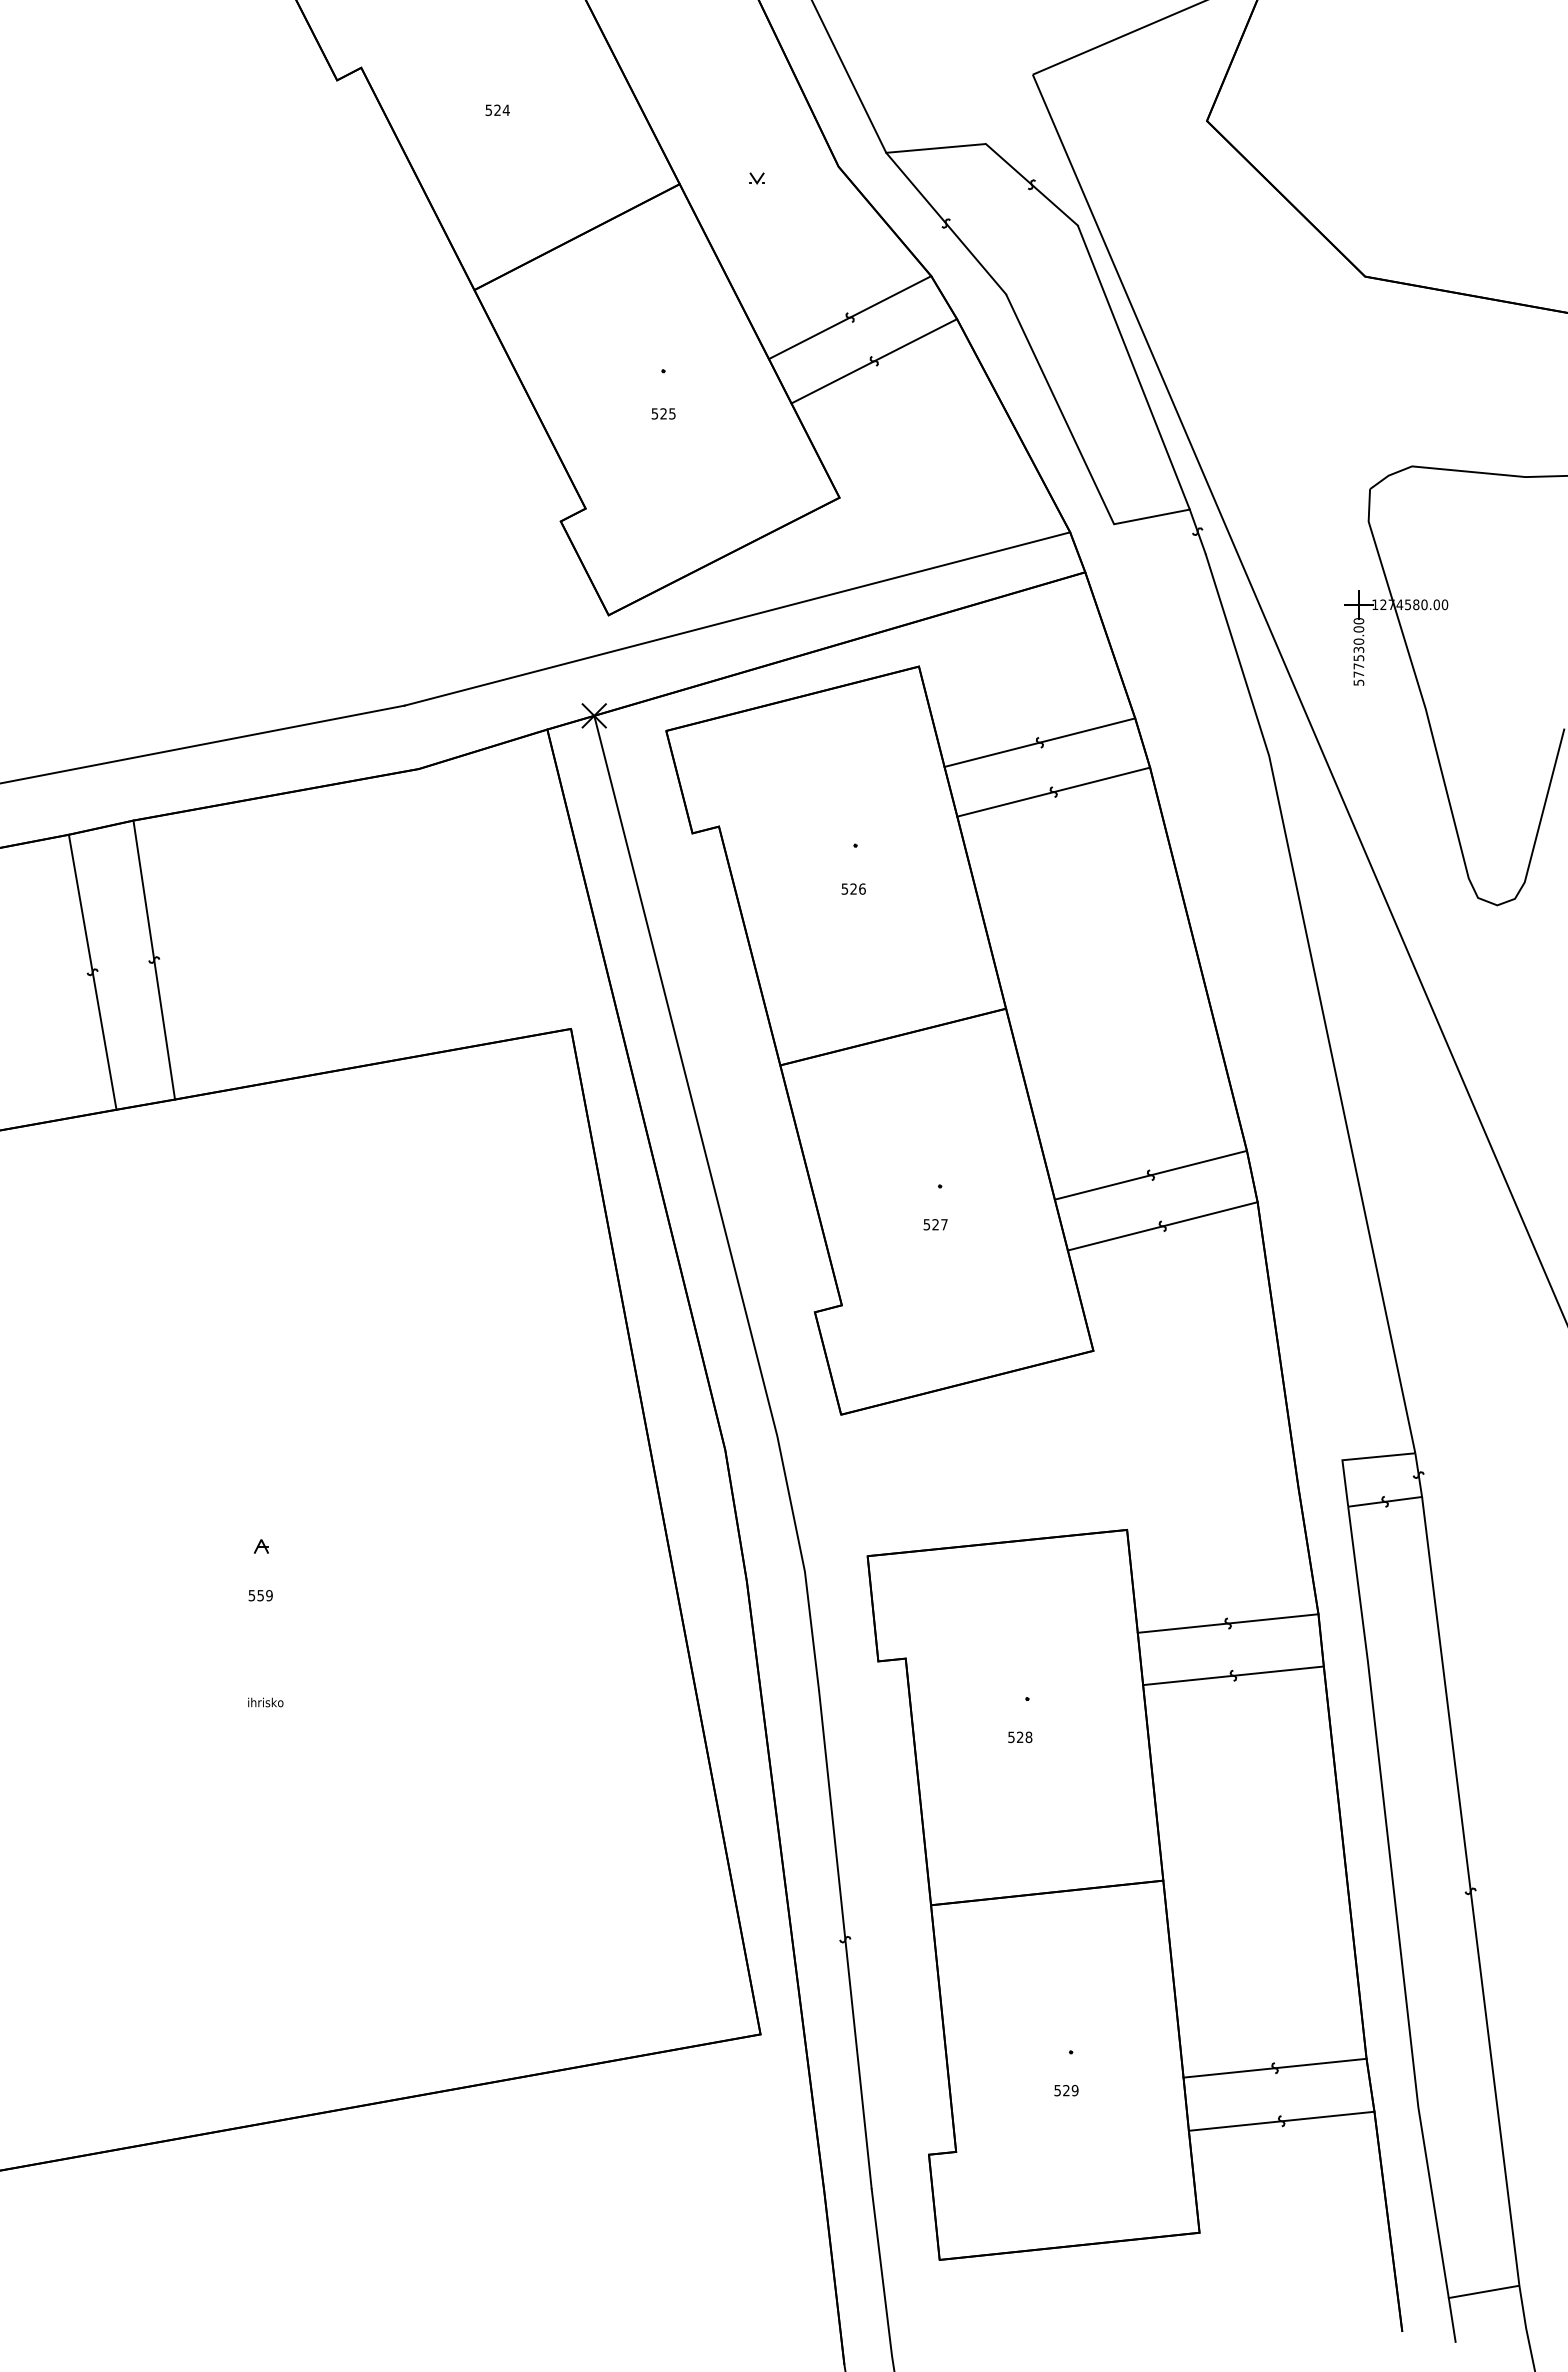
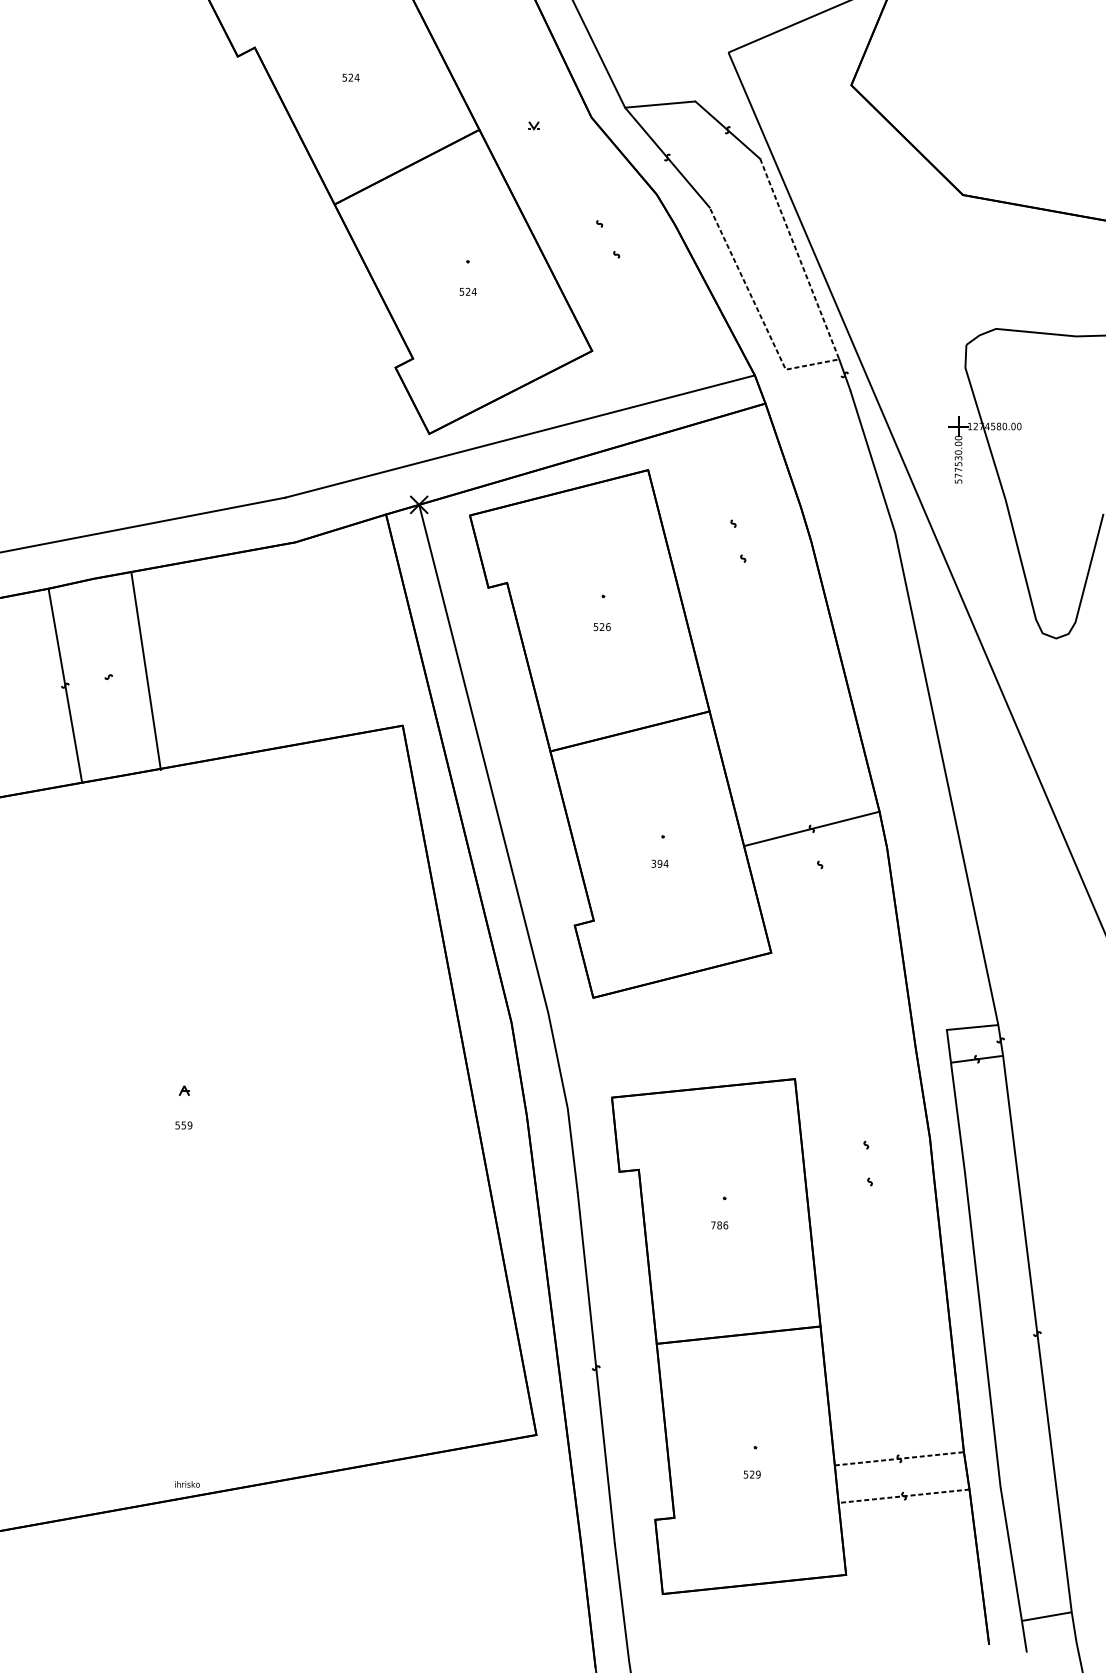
line: (849, 317) -> (599, 223), removed
line: (874, 361) -> (616, 254), removed
text: (671, 413) -> (473, 291), 525 -> 524
line: (1176, 512) -> (829, 361), solid -> dashed
line: (1039, 742) -> (733, 523), removed
line: (1053, 791) -> (743, 558), removed
line: (154, 959) -> (146, 671), moved
text: (935, 1224) -> (659, 863), 527 -> 394
line: (1162, 1226) -> (819, 865), removed
line: (1227, 1623) -> (865, 1145), removed
line: (1233, 1675) -> (870, 1181), removed
text: (265, 1702) -> (187, 1484), moved
text: (1020, 1737) -> (719, 1225), 528 -> 786
line: (1275, 2068) -> (899, 1459), solid -> dashed
line: (1281, 2121) -> (903, 1496), solid -> dashed

